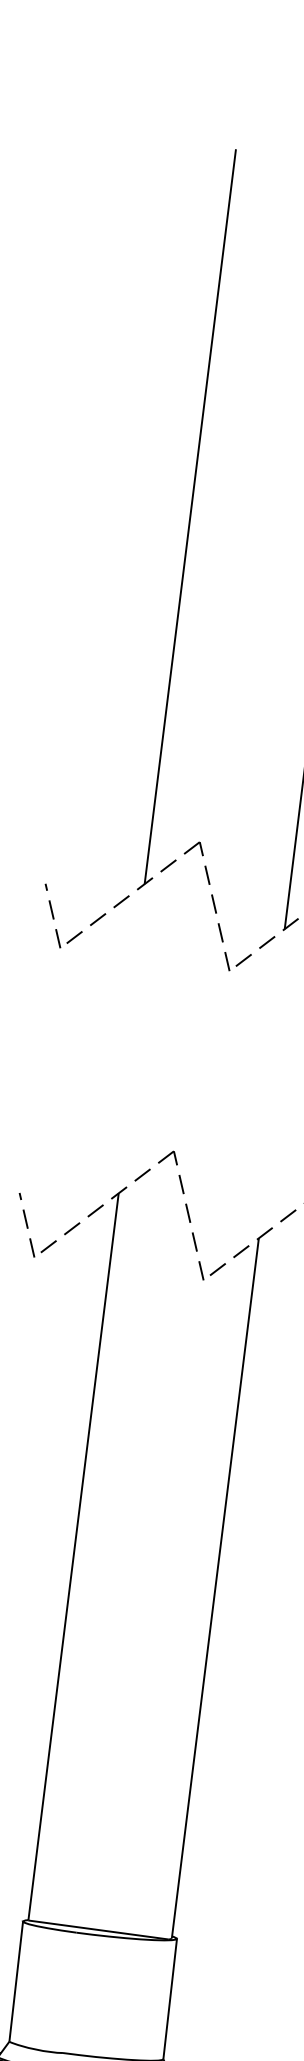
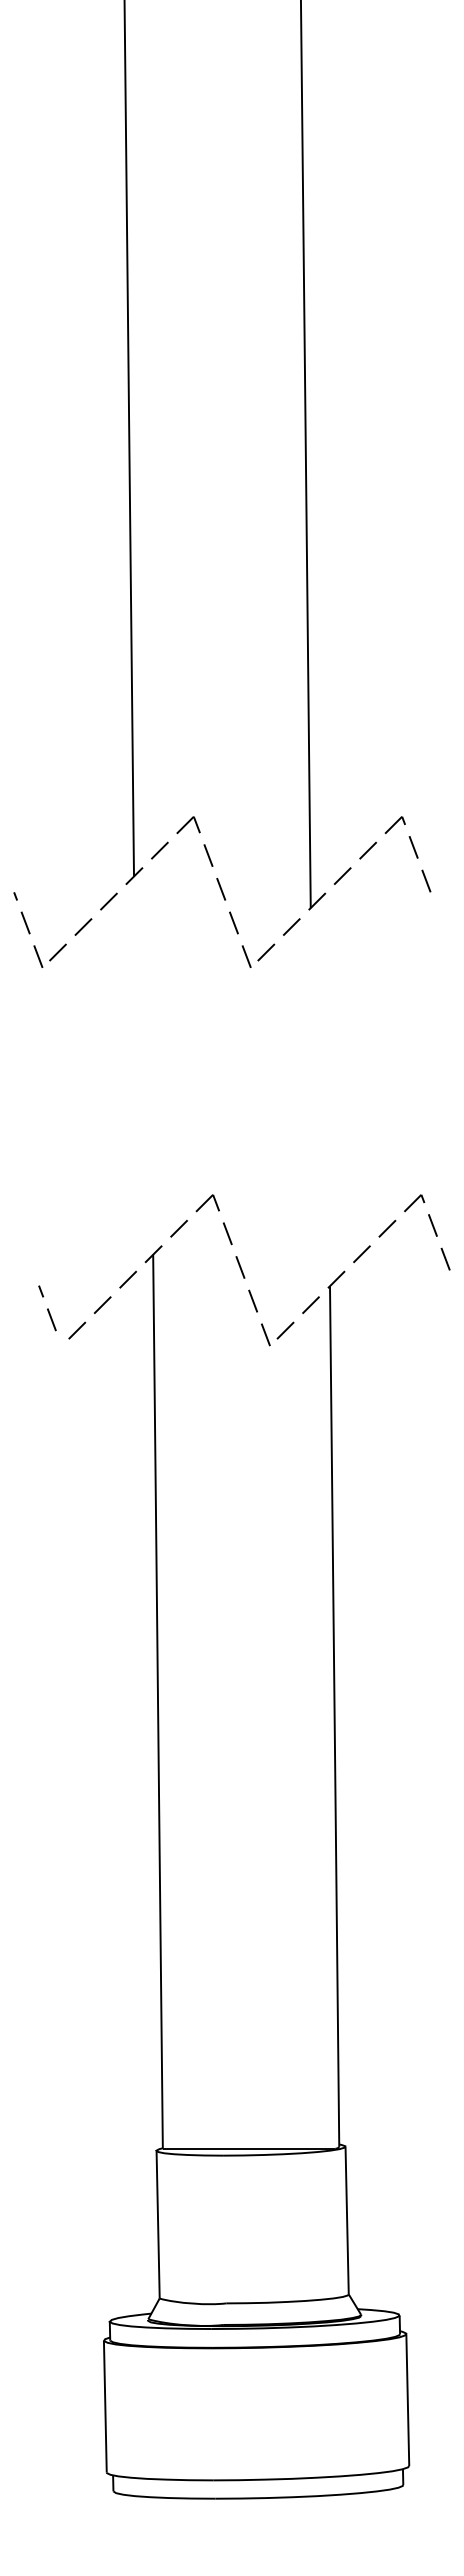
part: (26, 1225) -> (47, 1308), size x0.6

